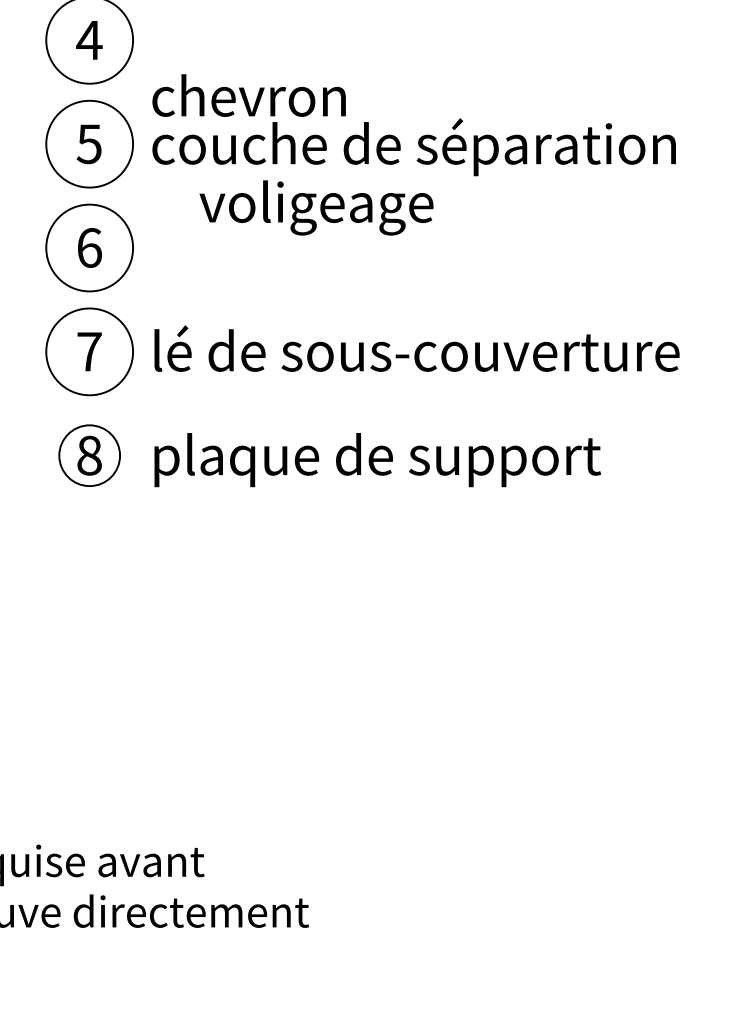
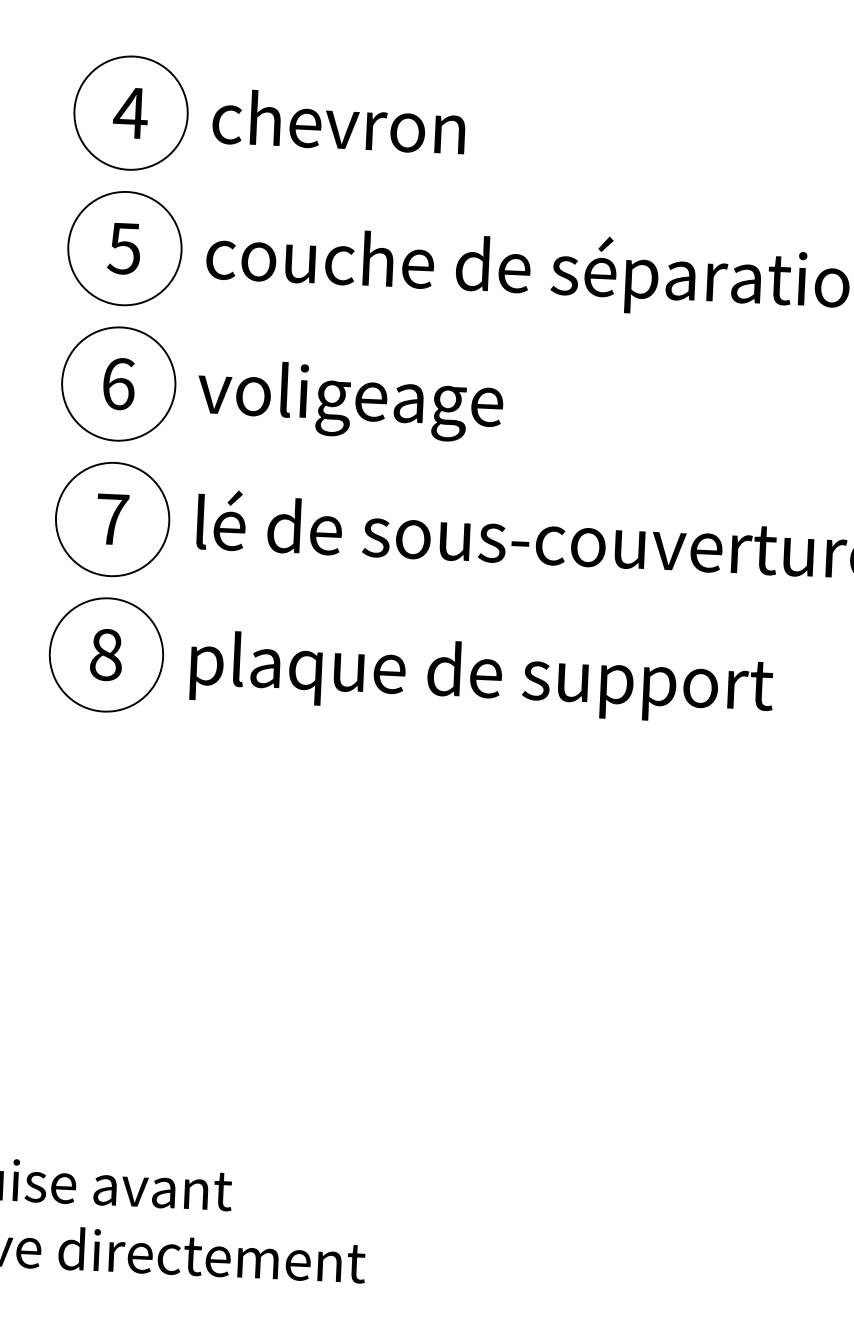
text: (248, 95) -> (338, 121), moved
text: (316, 207) -> (350, 400), moved
circle: (89, 455) -> (106, 654), size x1.43

